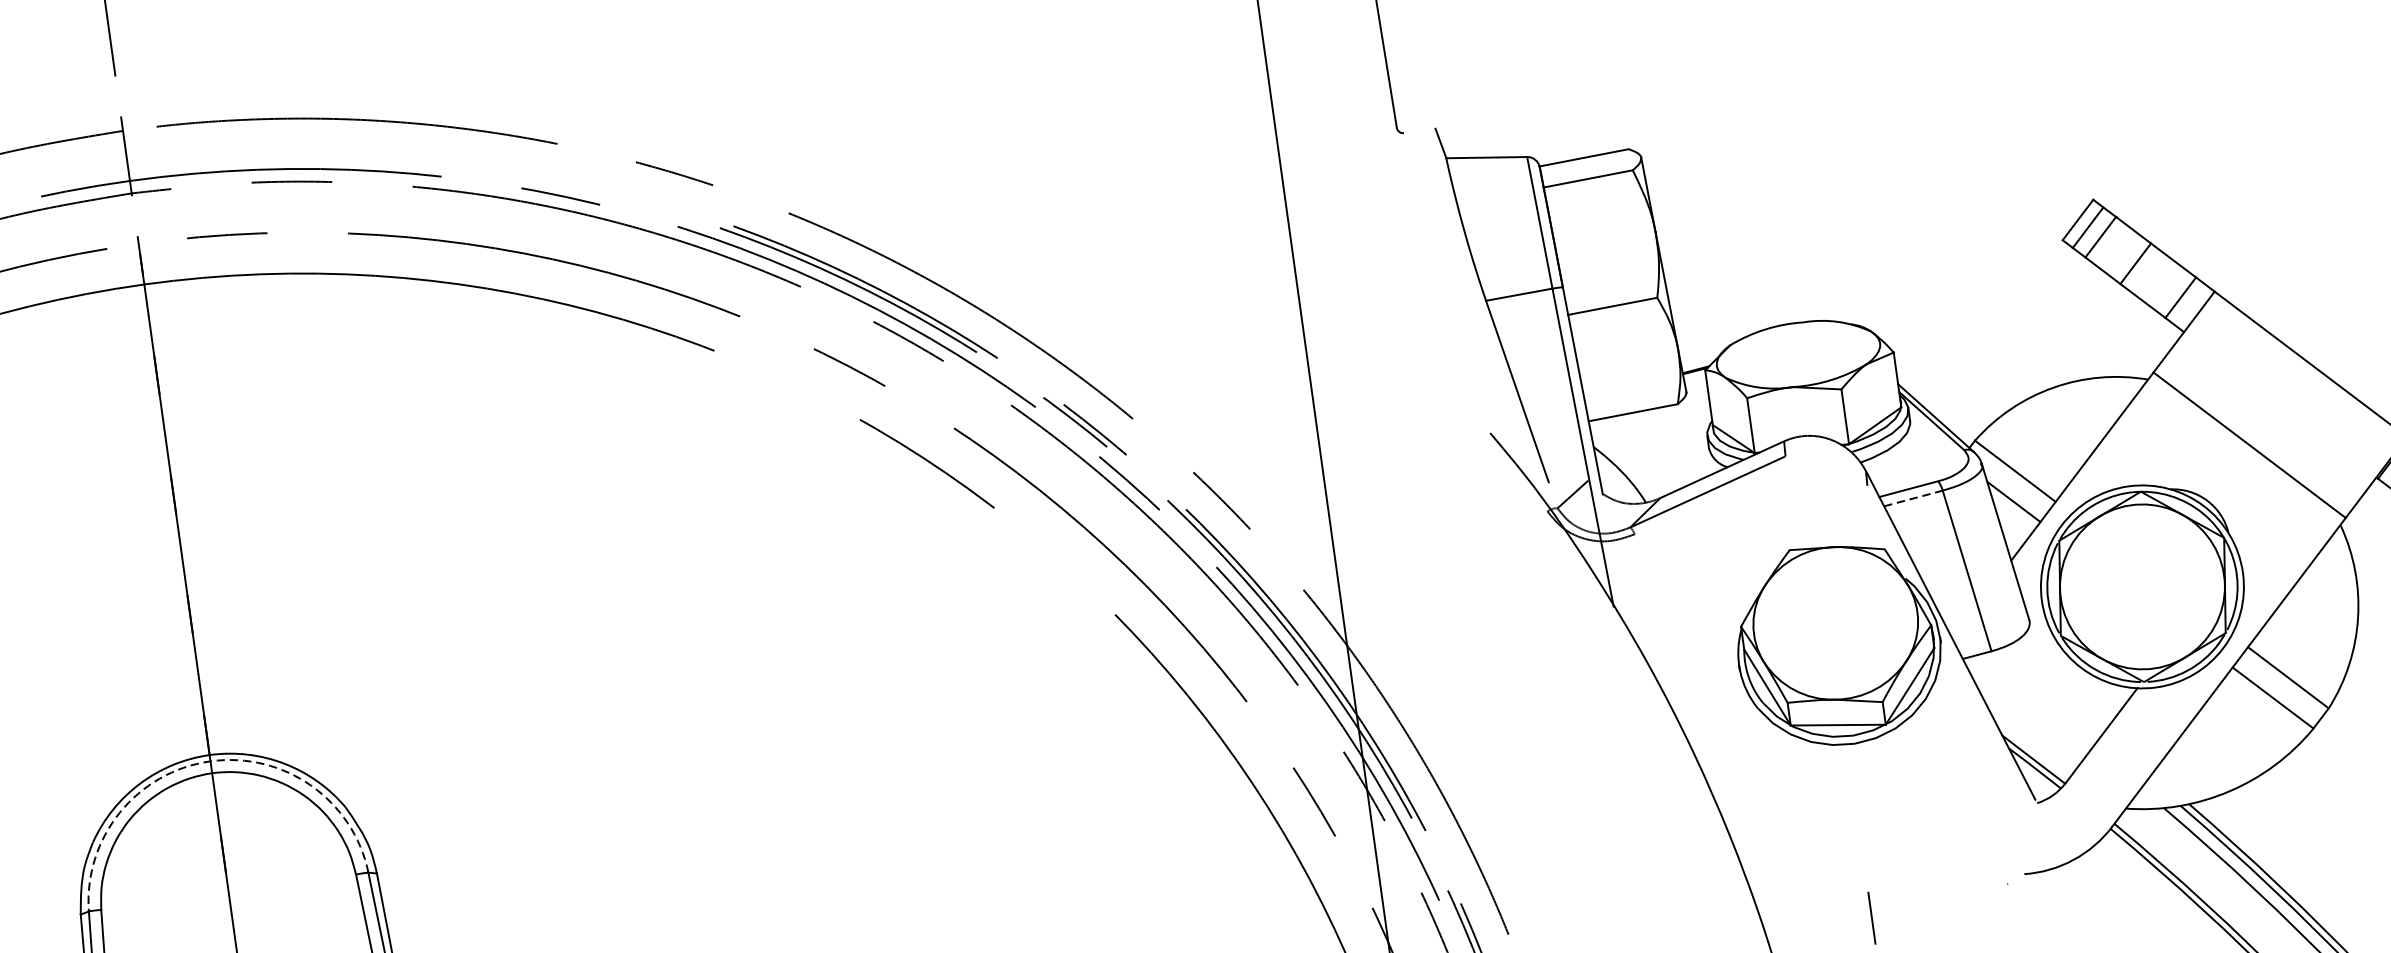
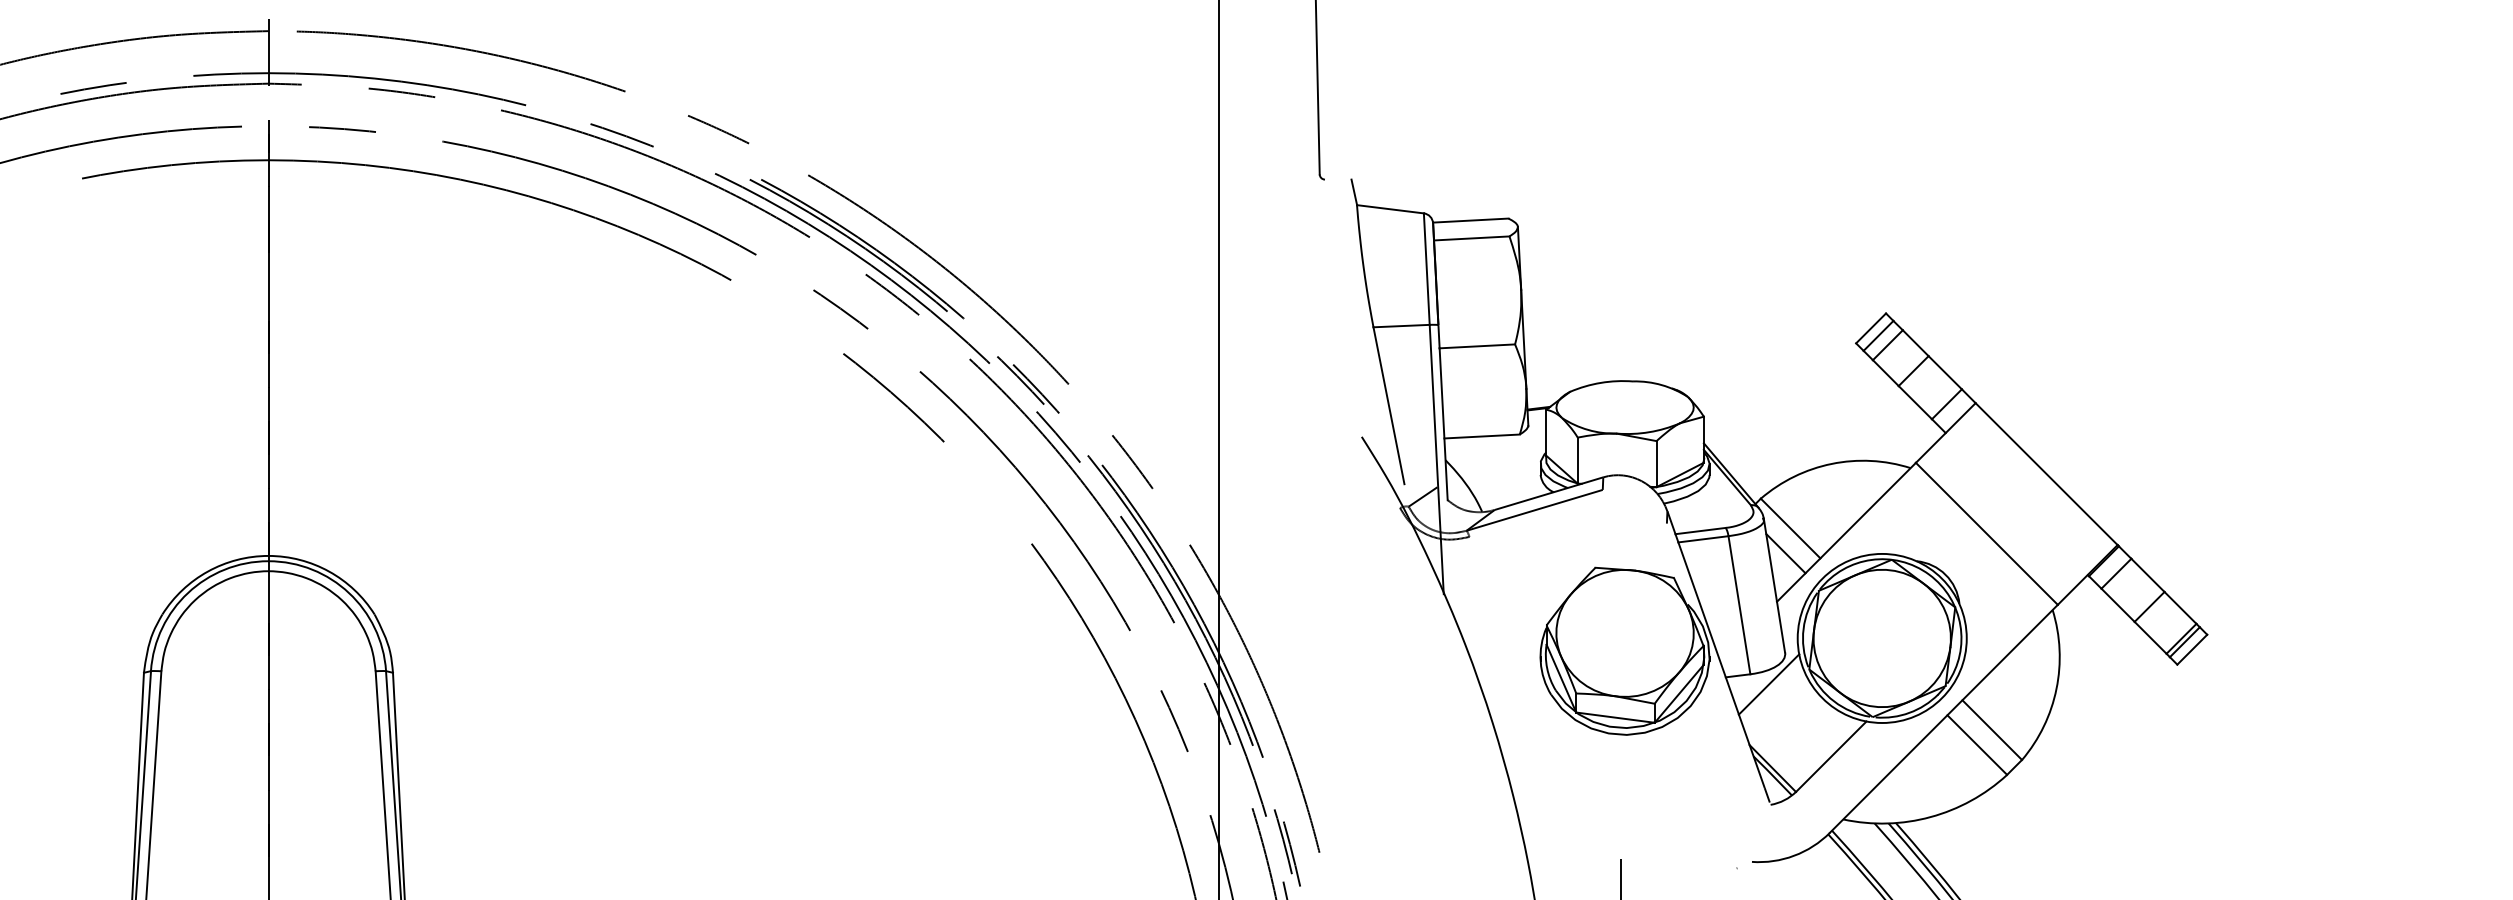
line: (1913, 498) -> (1703, 539), dashed -> solid
line: (2014, 660) -> (1768, 684), added
arc: (210, 761) -> (268, 561), dashed -> solid

